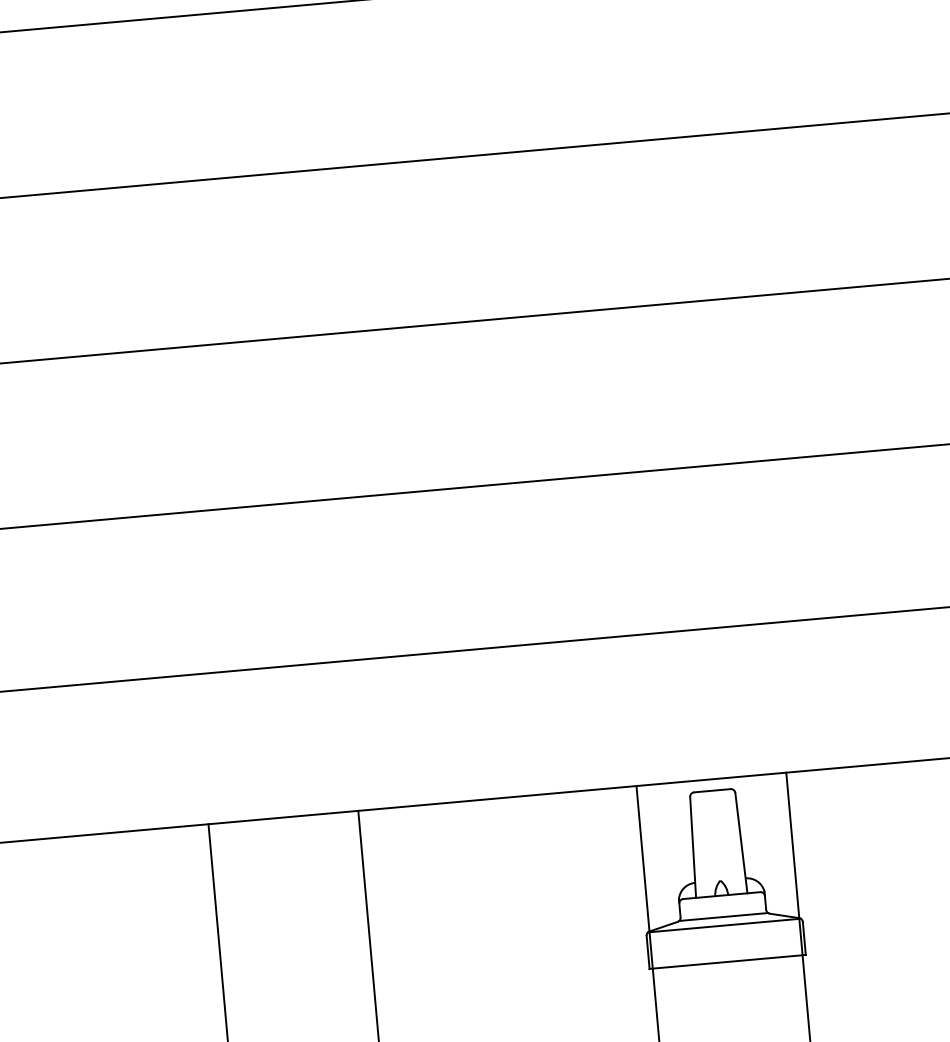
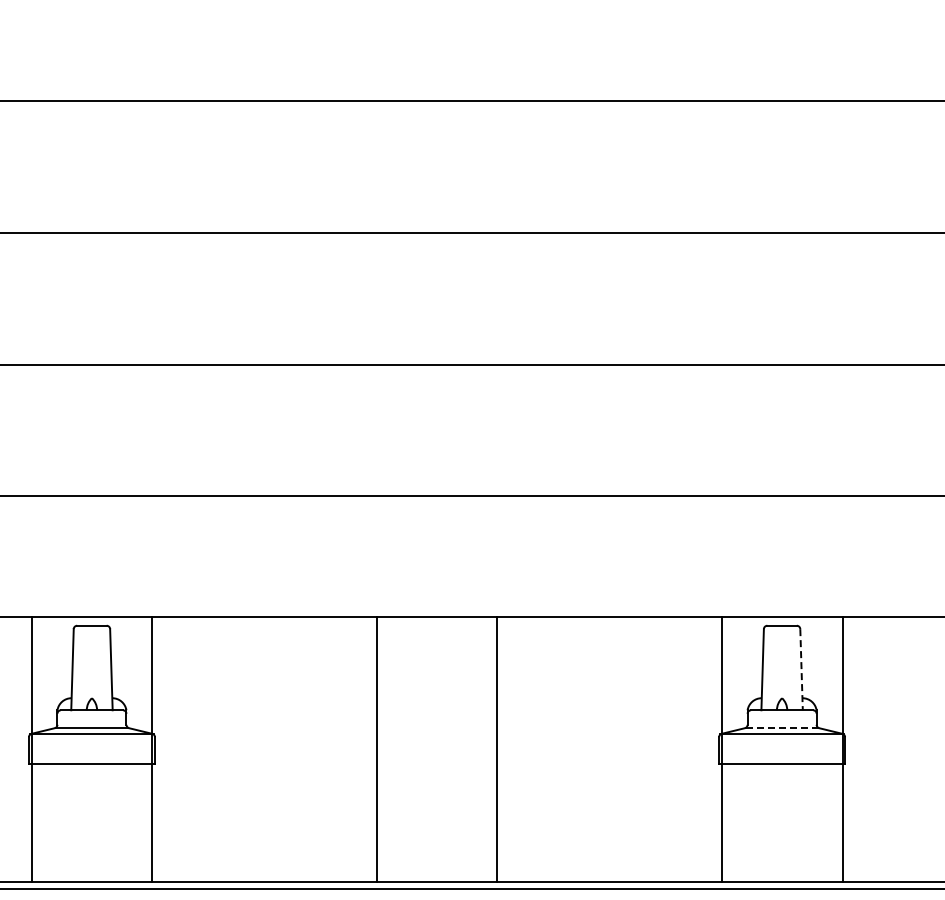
line: (741, 842) -> (801, 669), solid -> dashed
line: (724, 916) -> (782, 727), solid -> dashed

